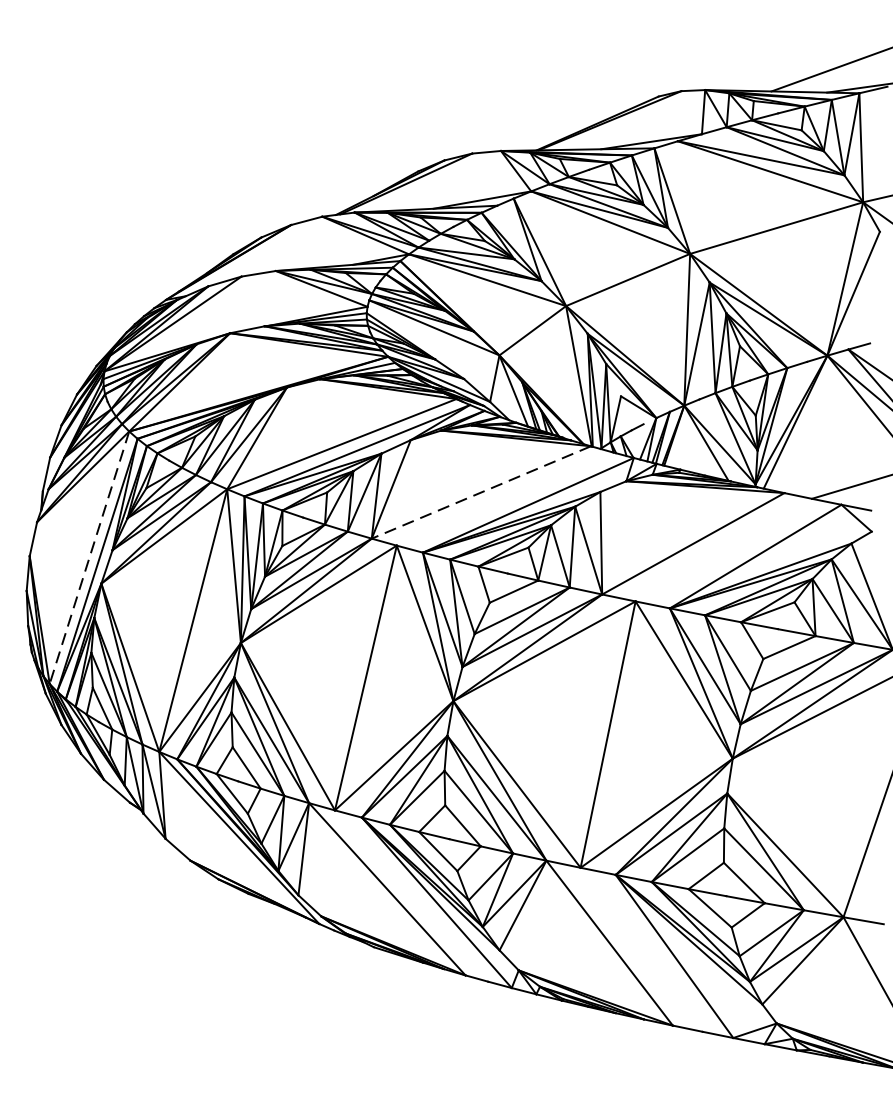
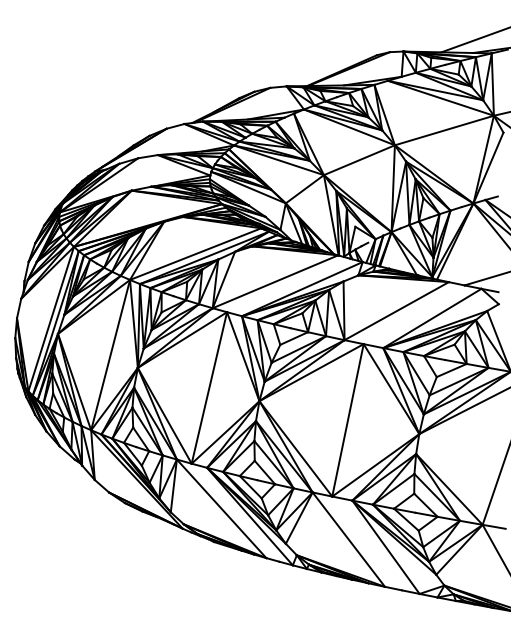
line: (479, 491) -> (274, 281), dashed -> solid
line: (89, 558) -> (51, 319), dashed -> solid

